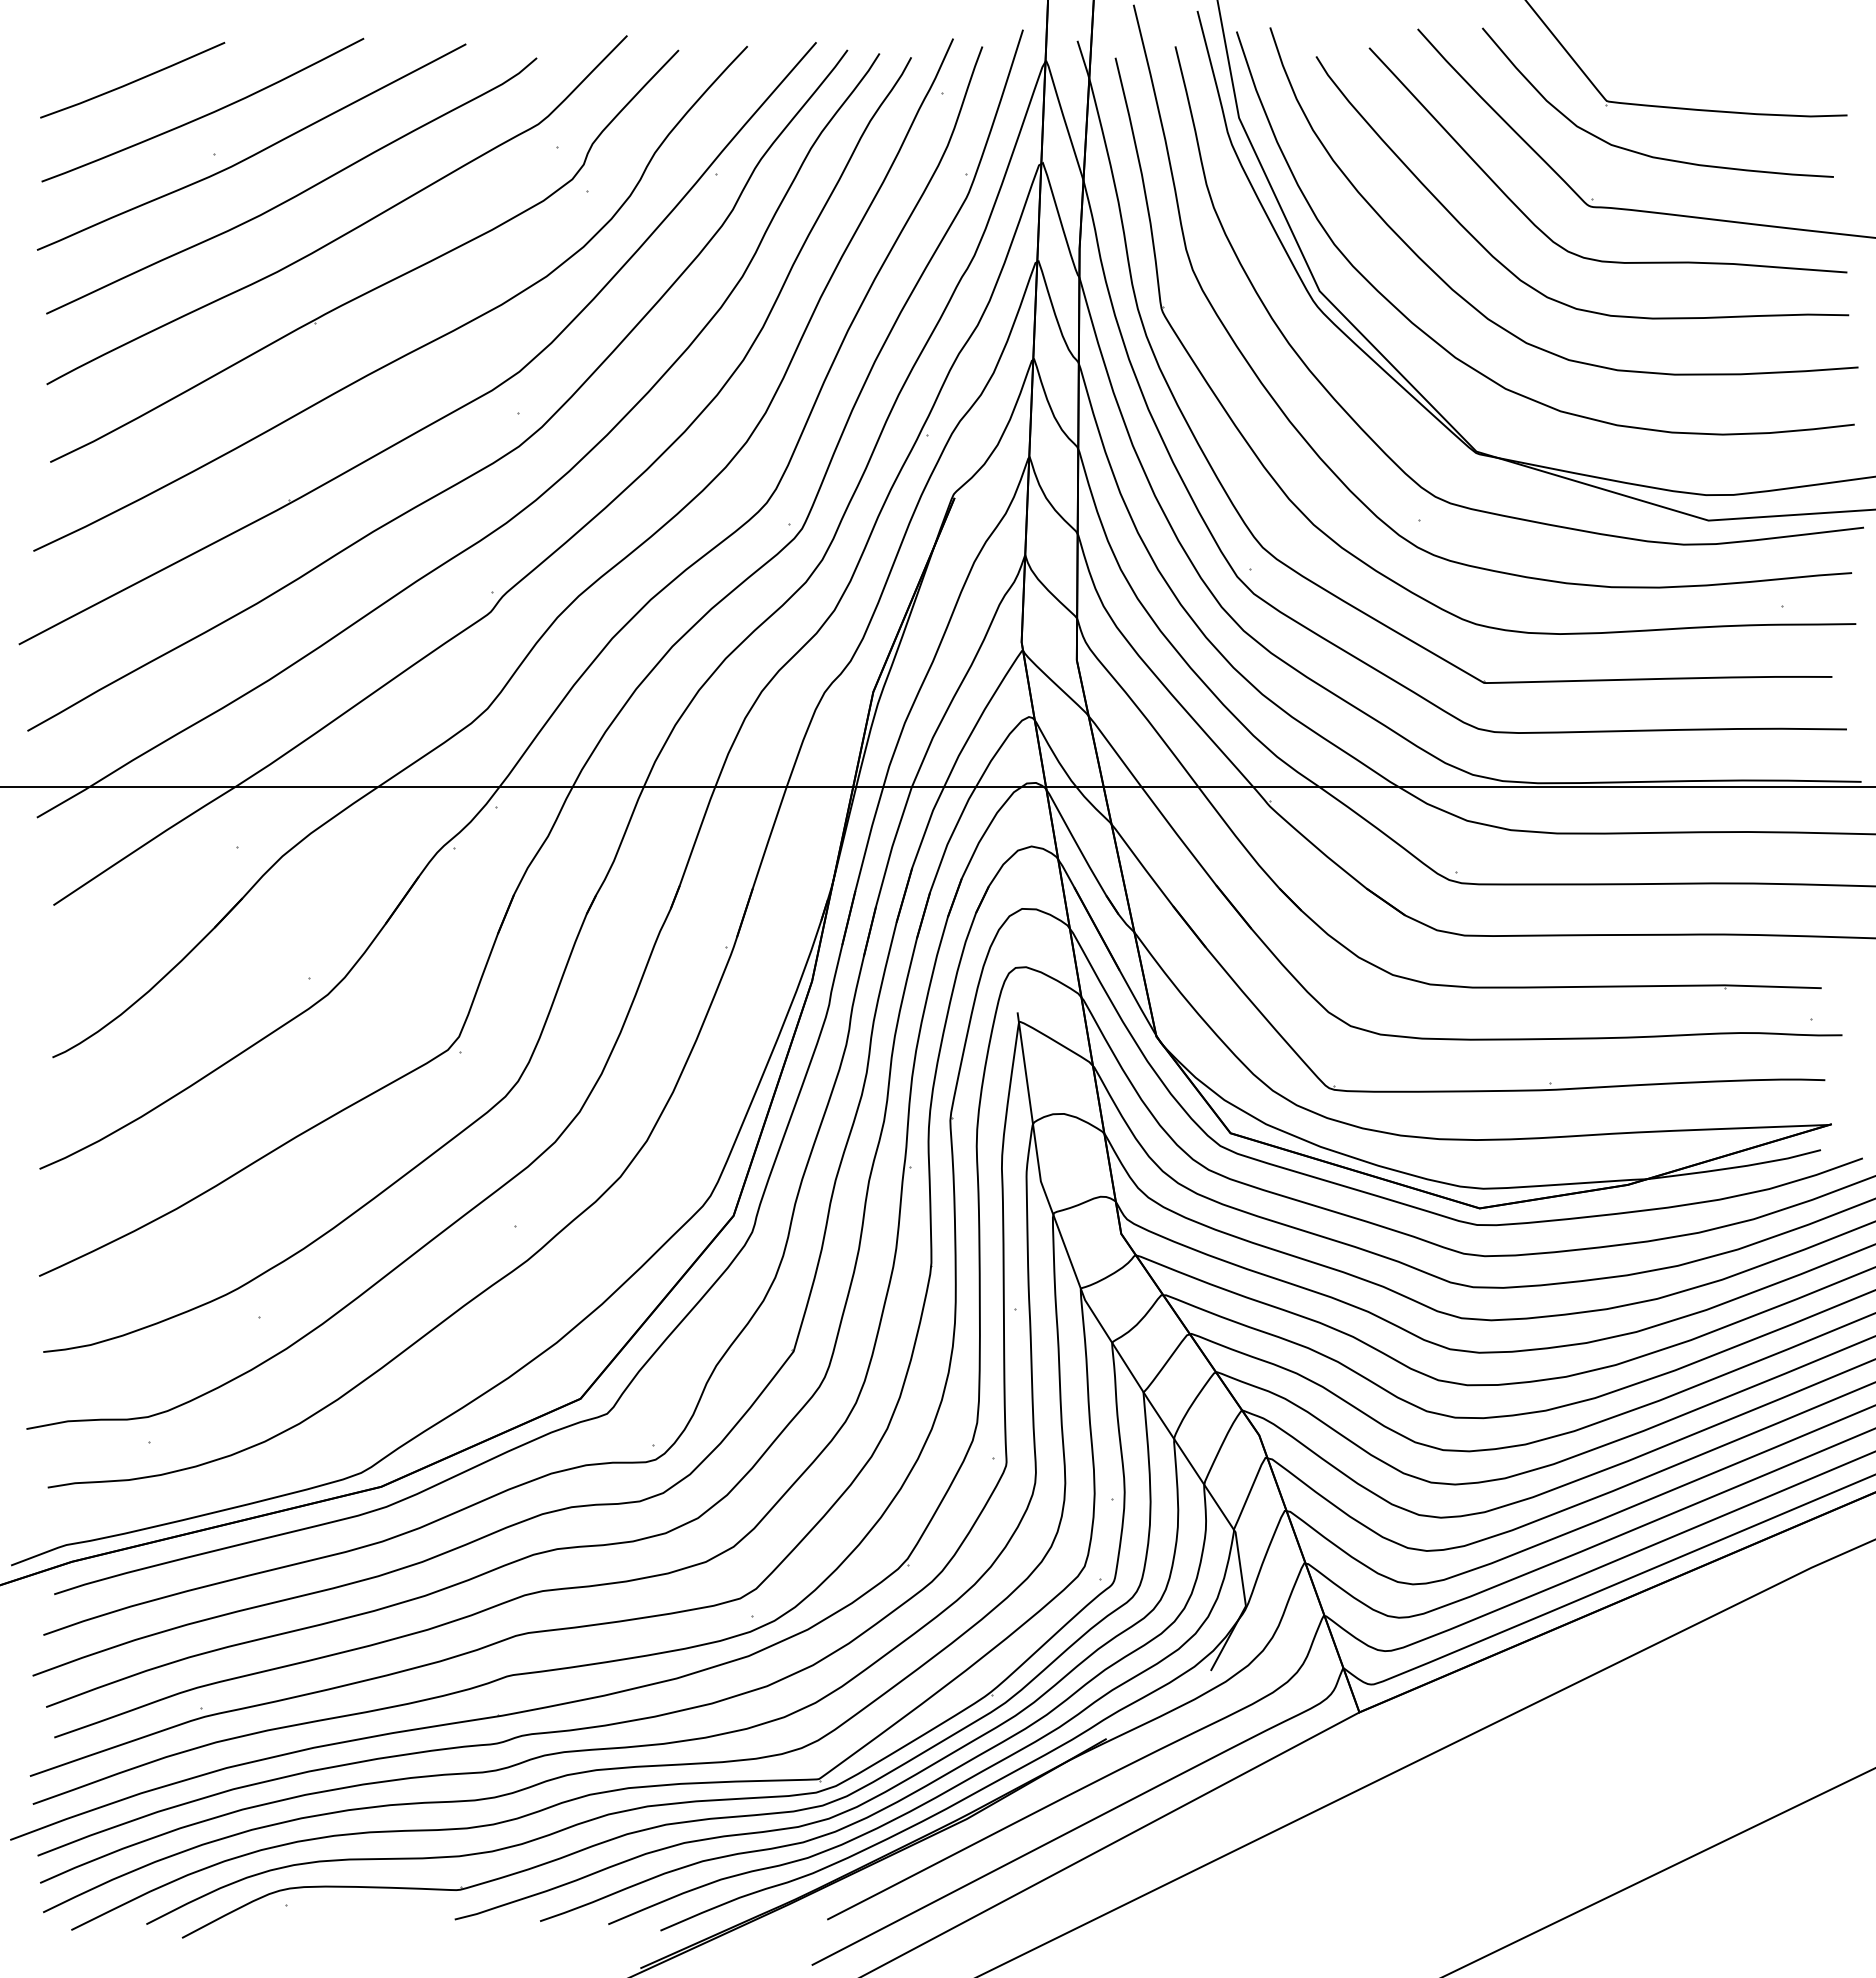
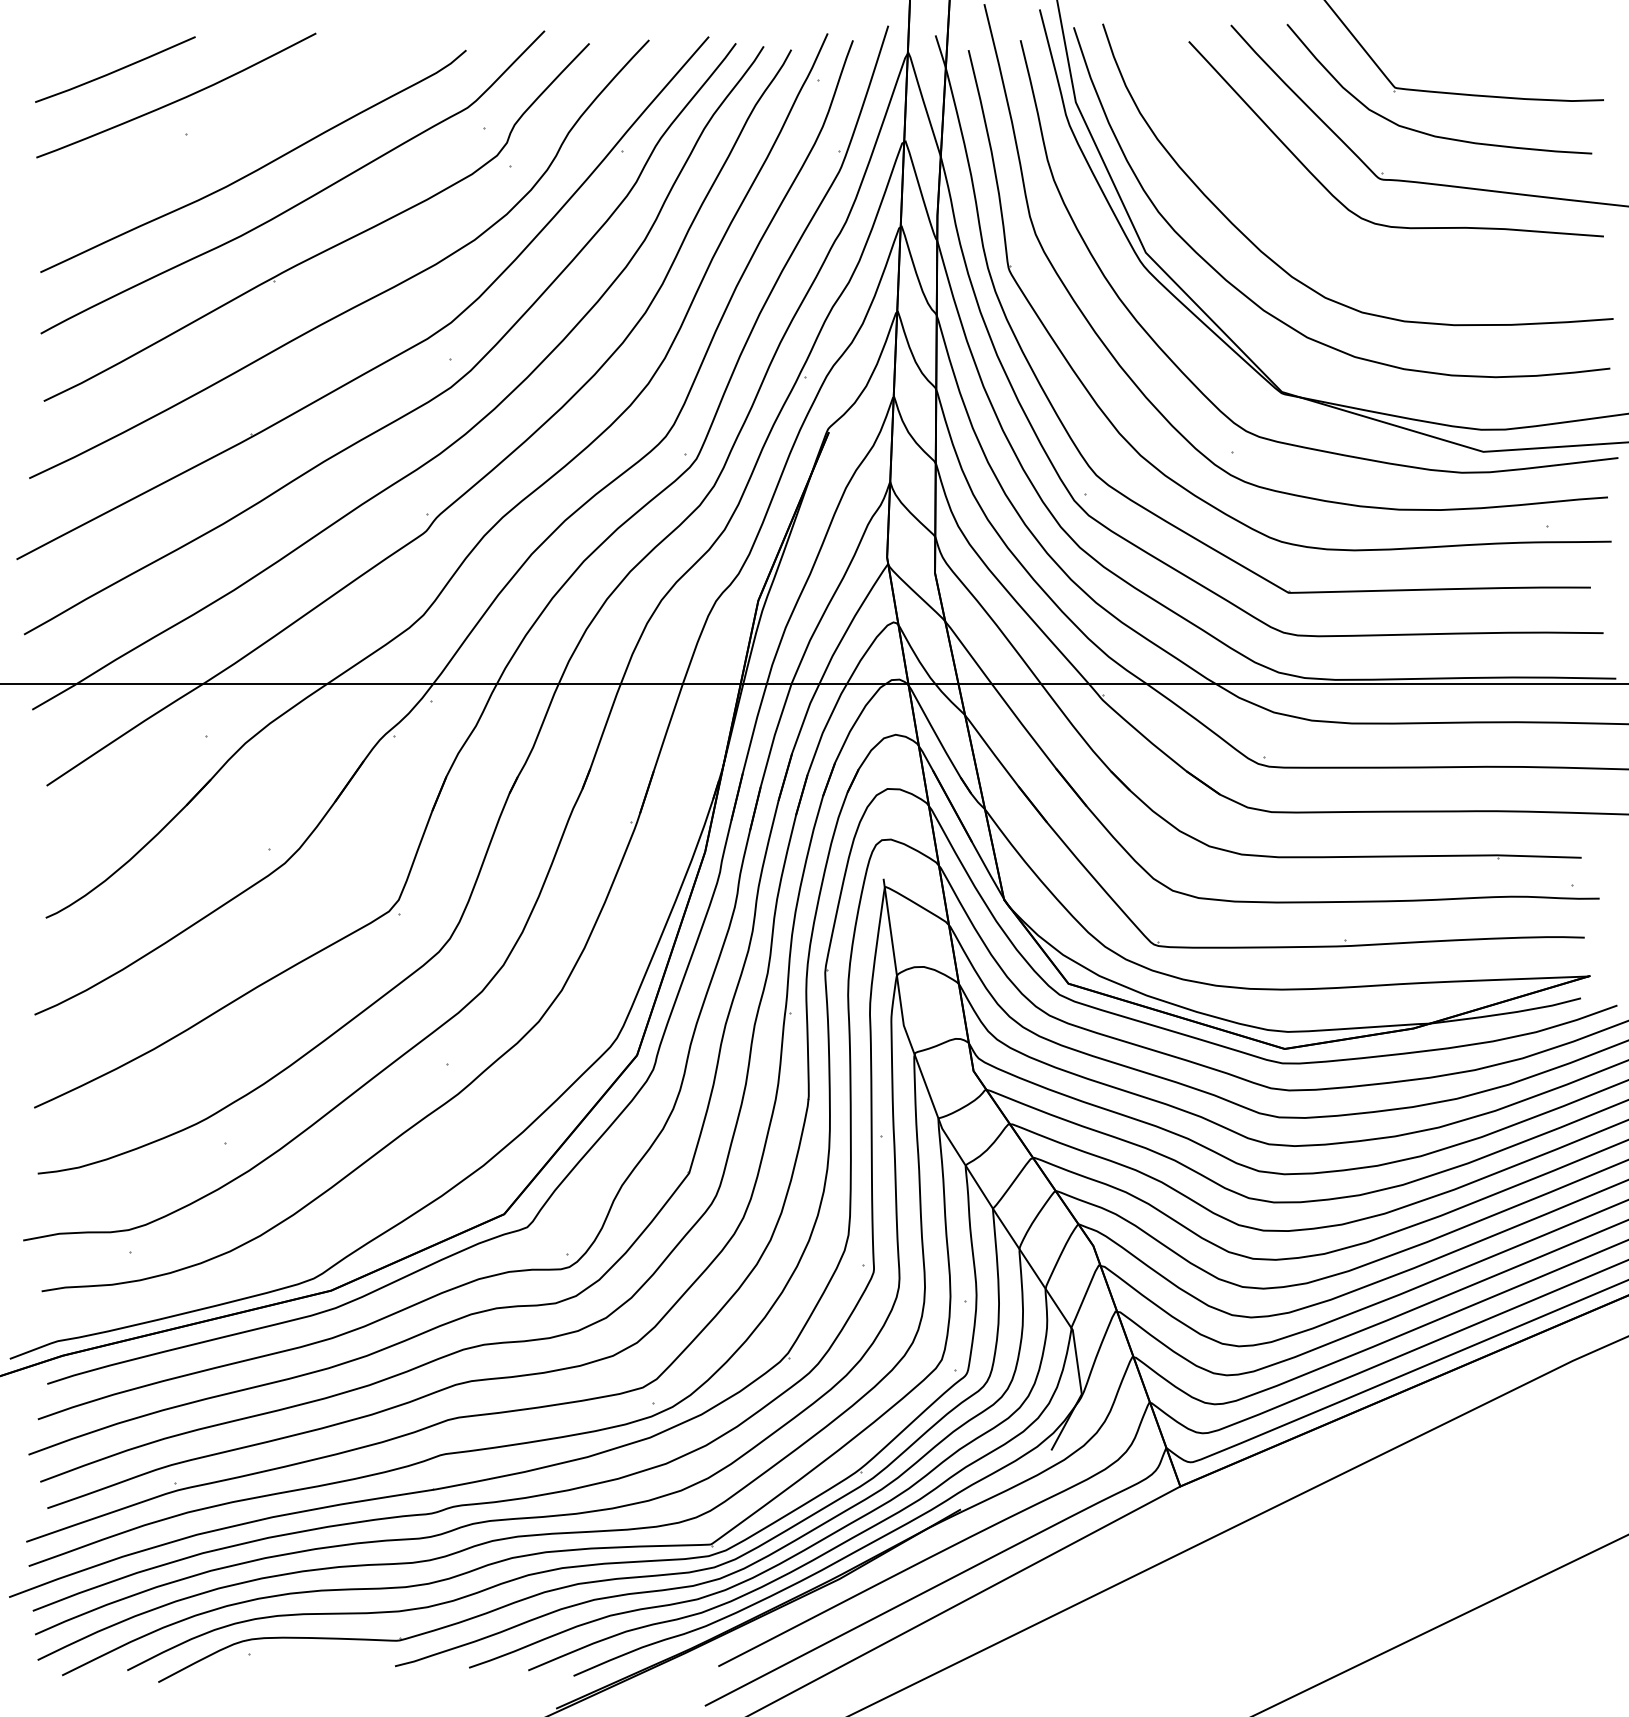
curve: (254, 153) -> (221, 133), removed
curve: (1514, 273) -> (1314, 237), removed

